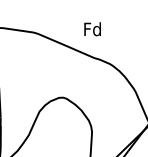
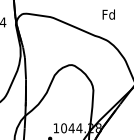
text: (92, 29) -> (108, 14), moved

